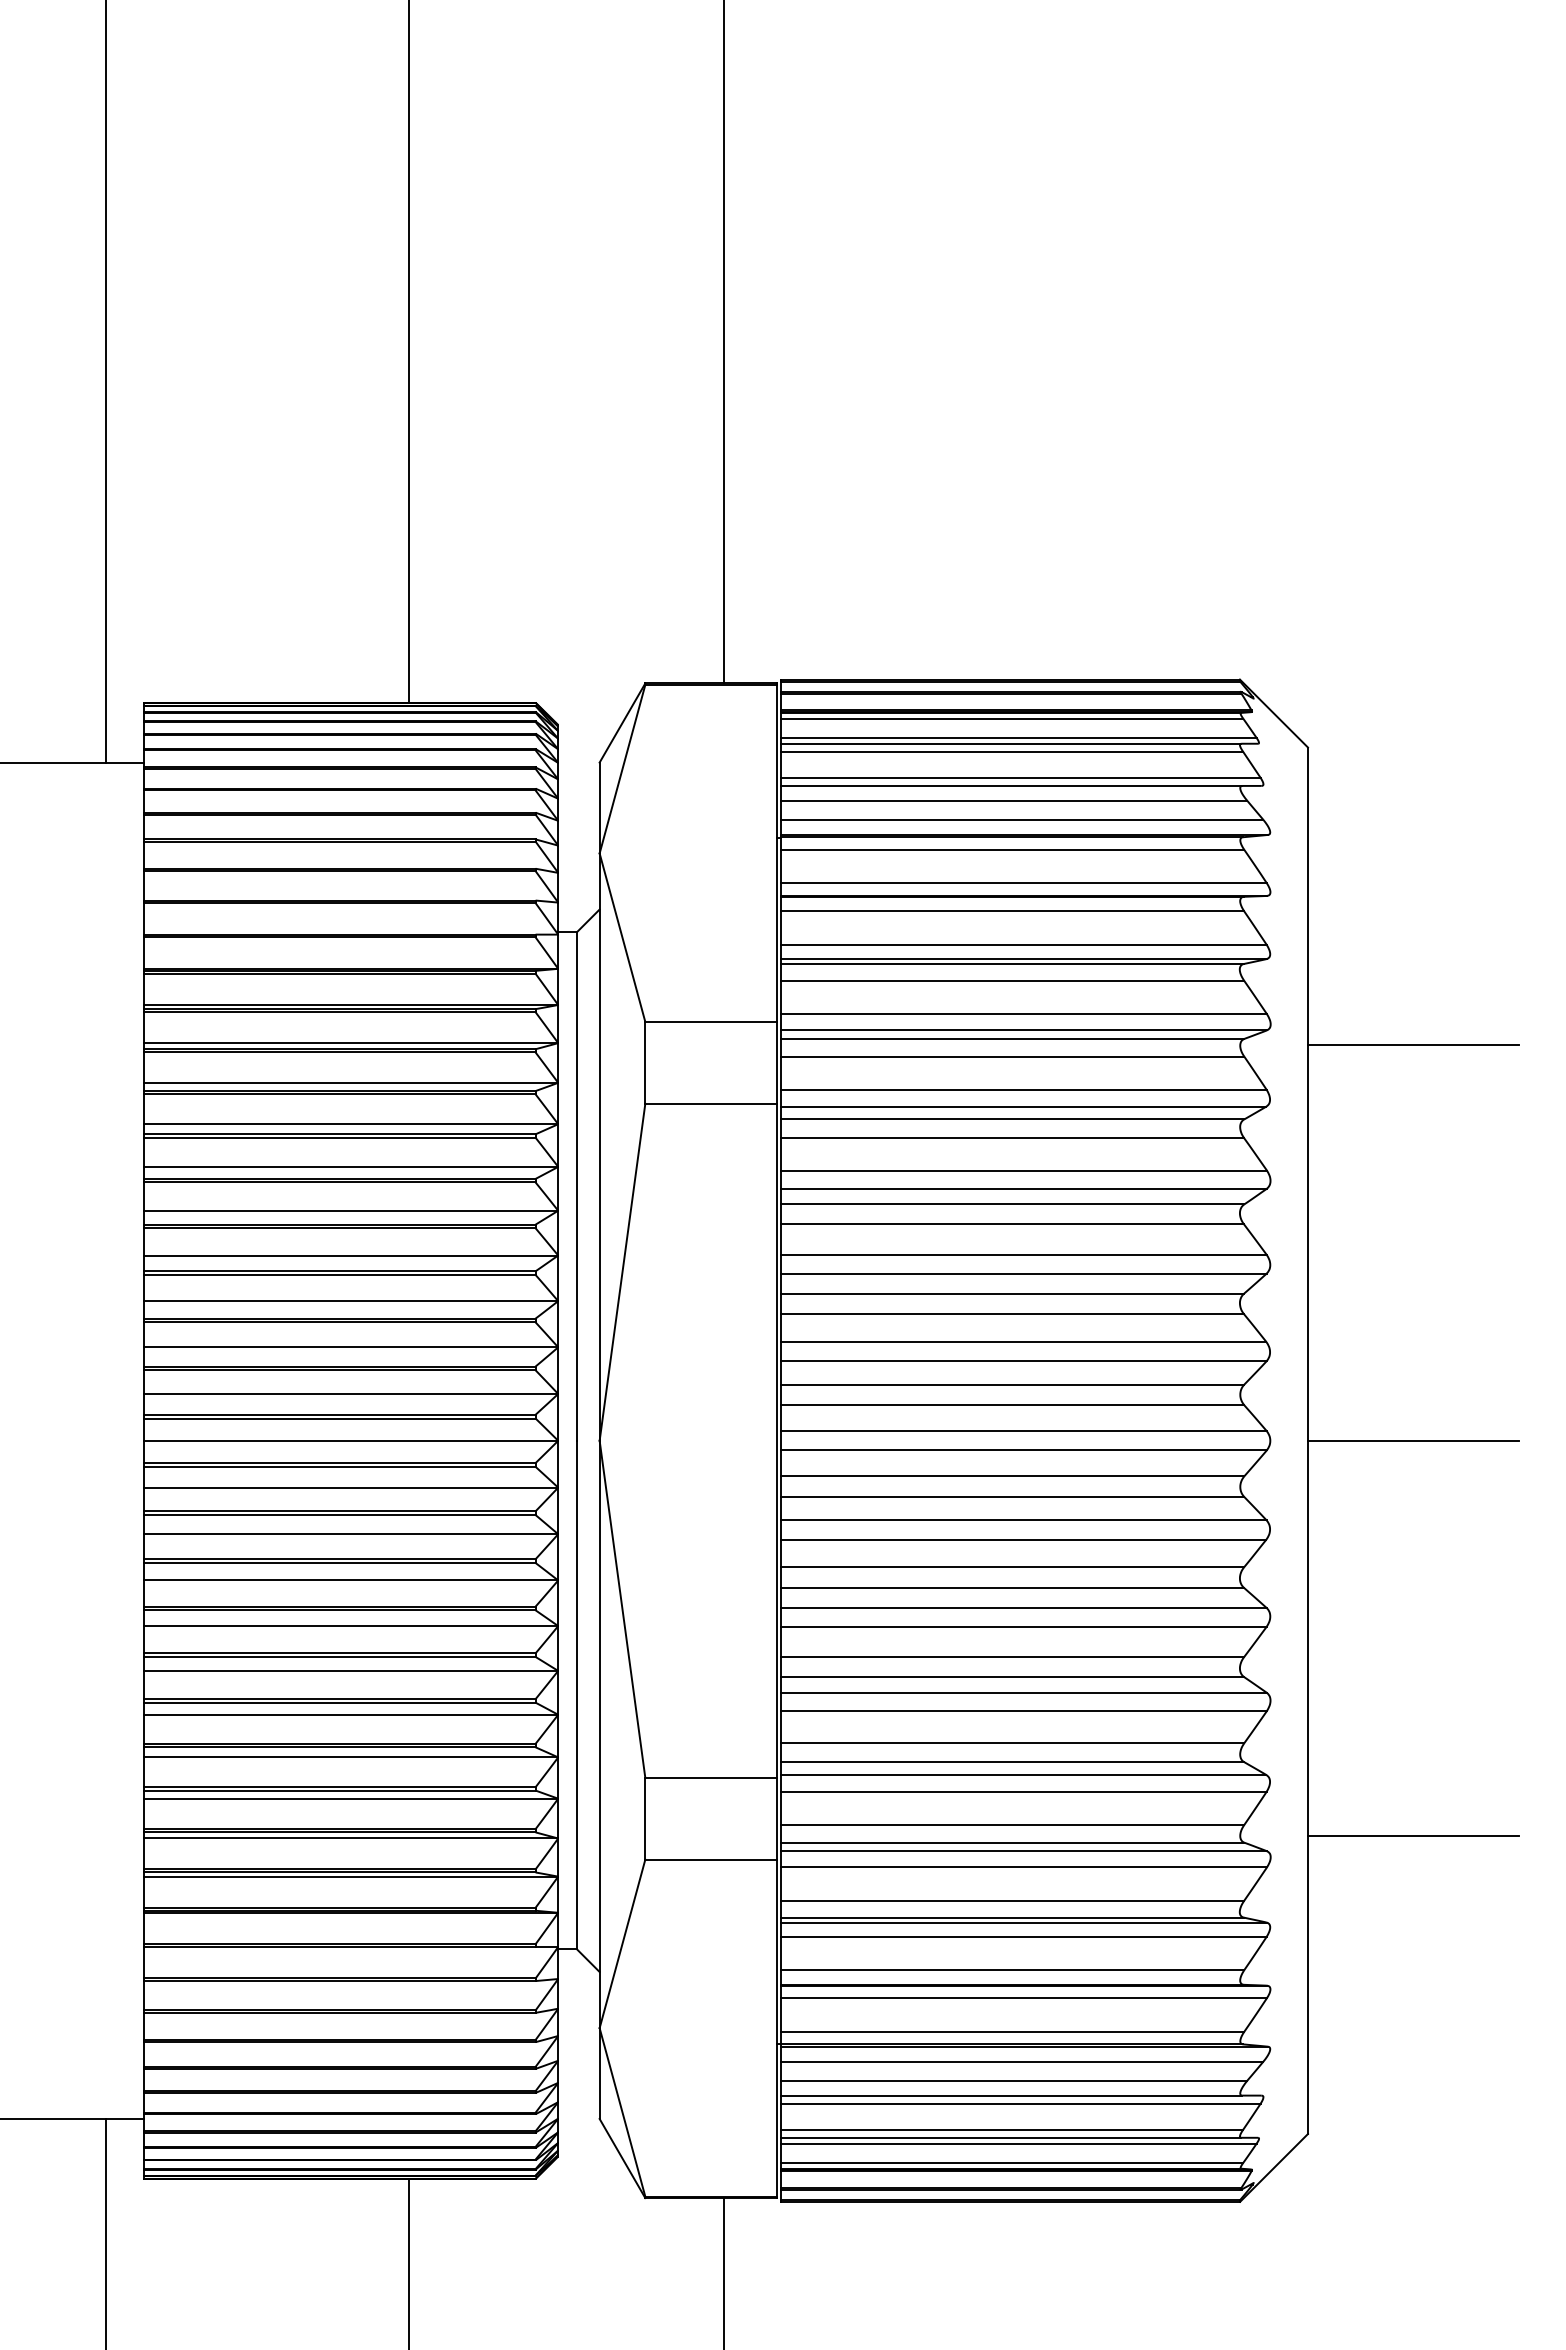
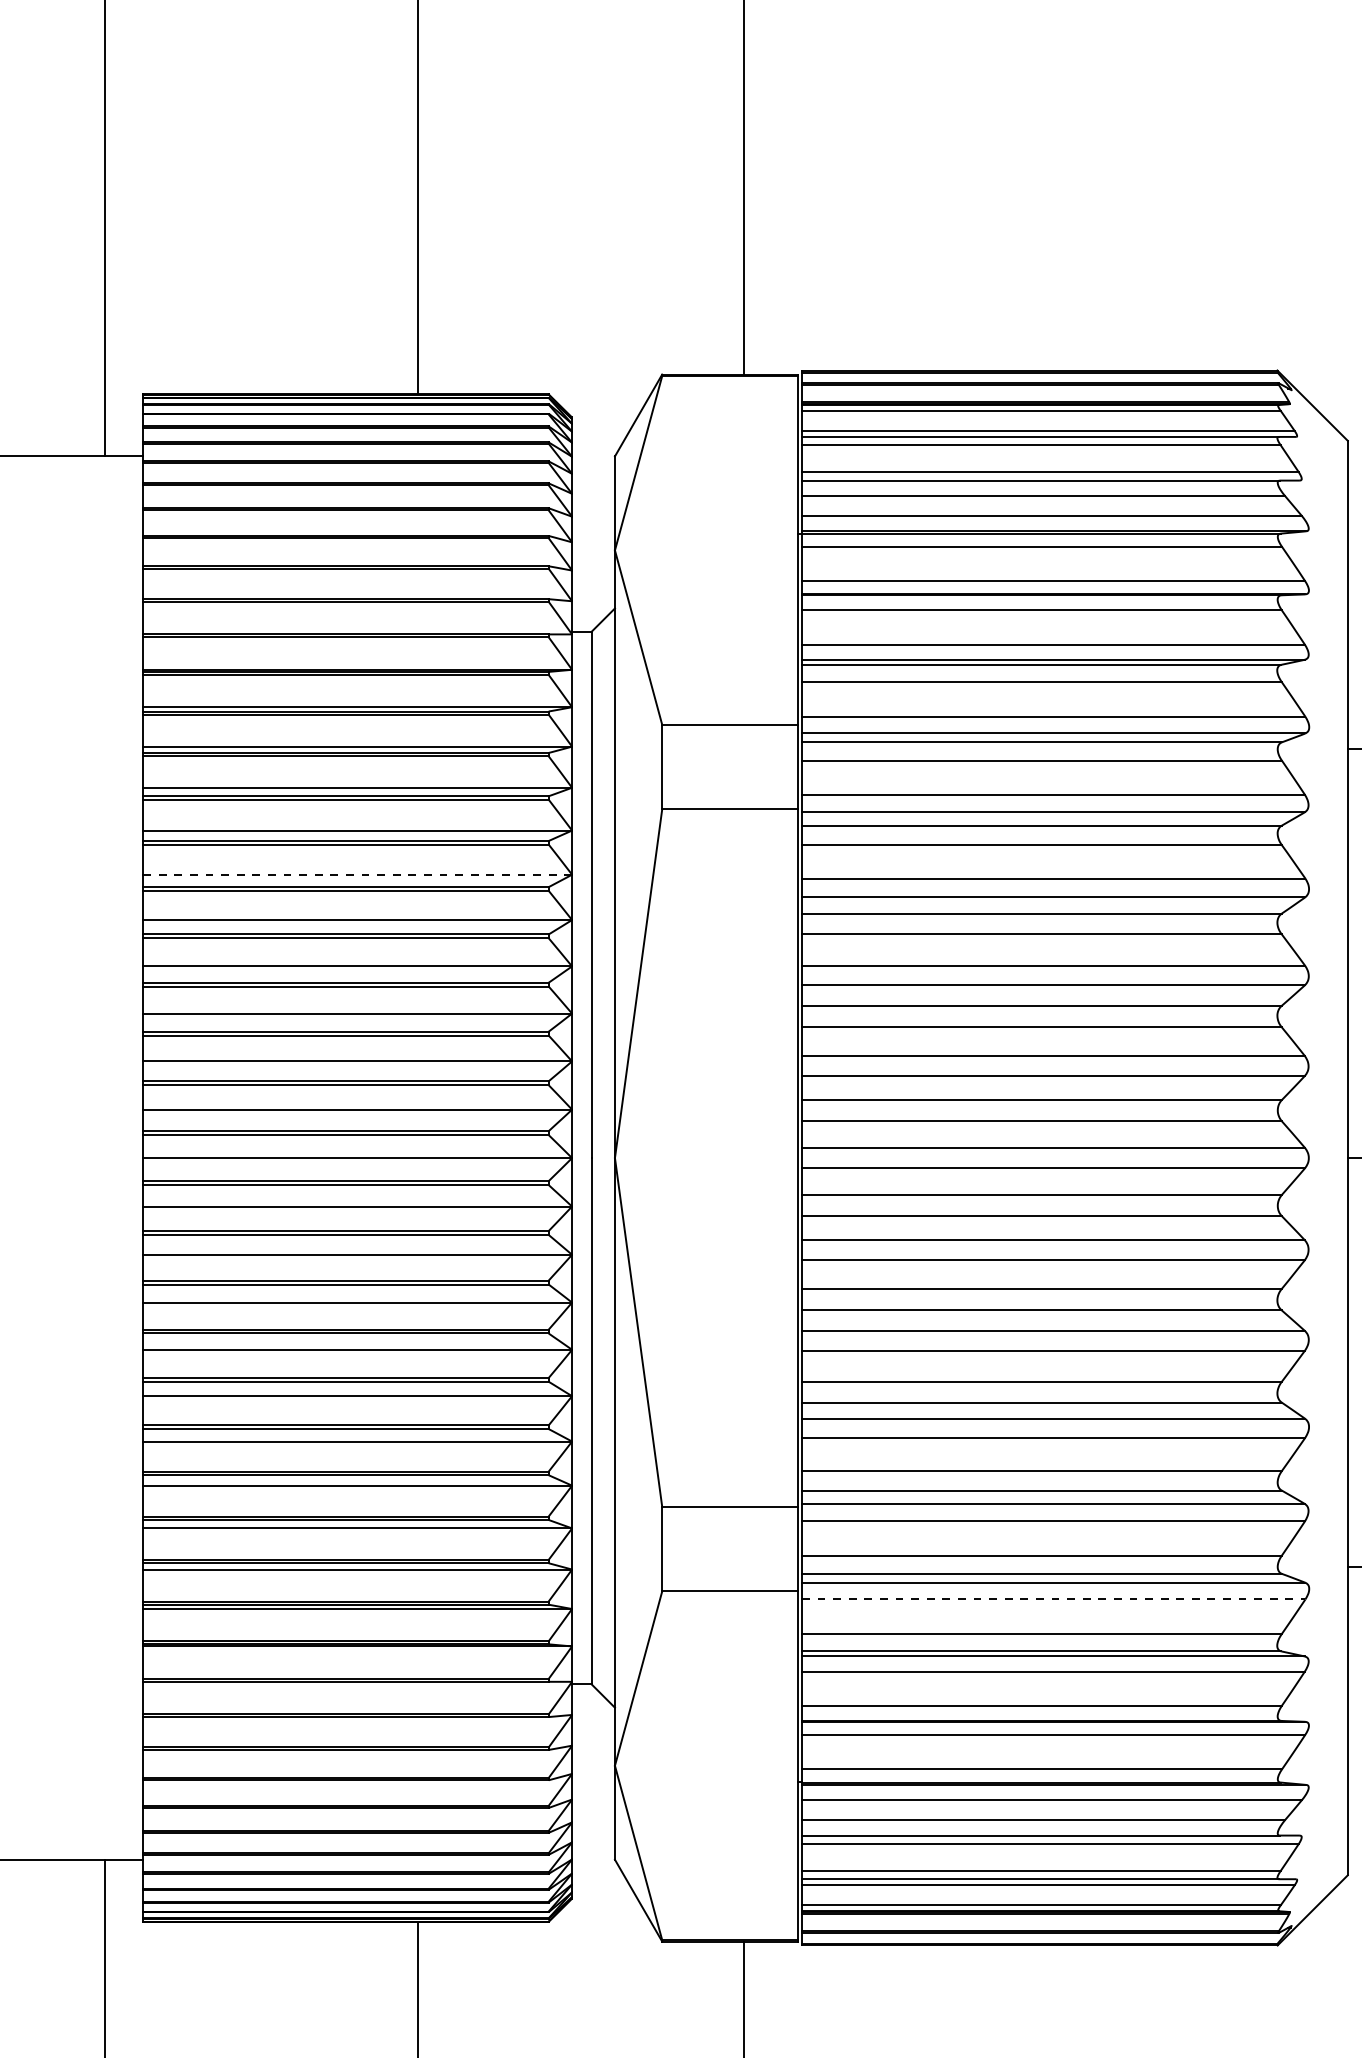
line: (350, 1166) -> (357, 874), solid -> dashed
line: (1024, 1867) -> (1054, 1599), solid -> dashed

